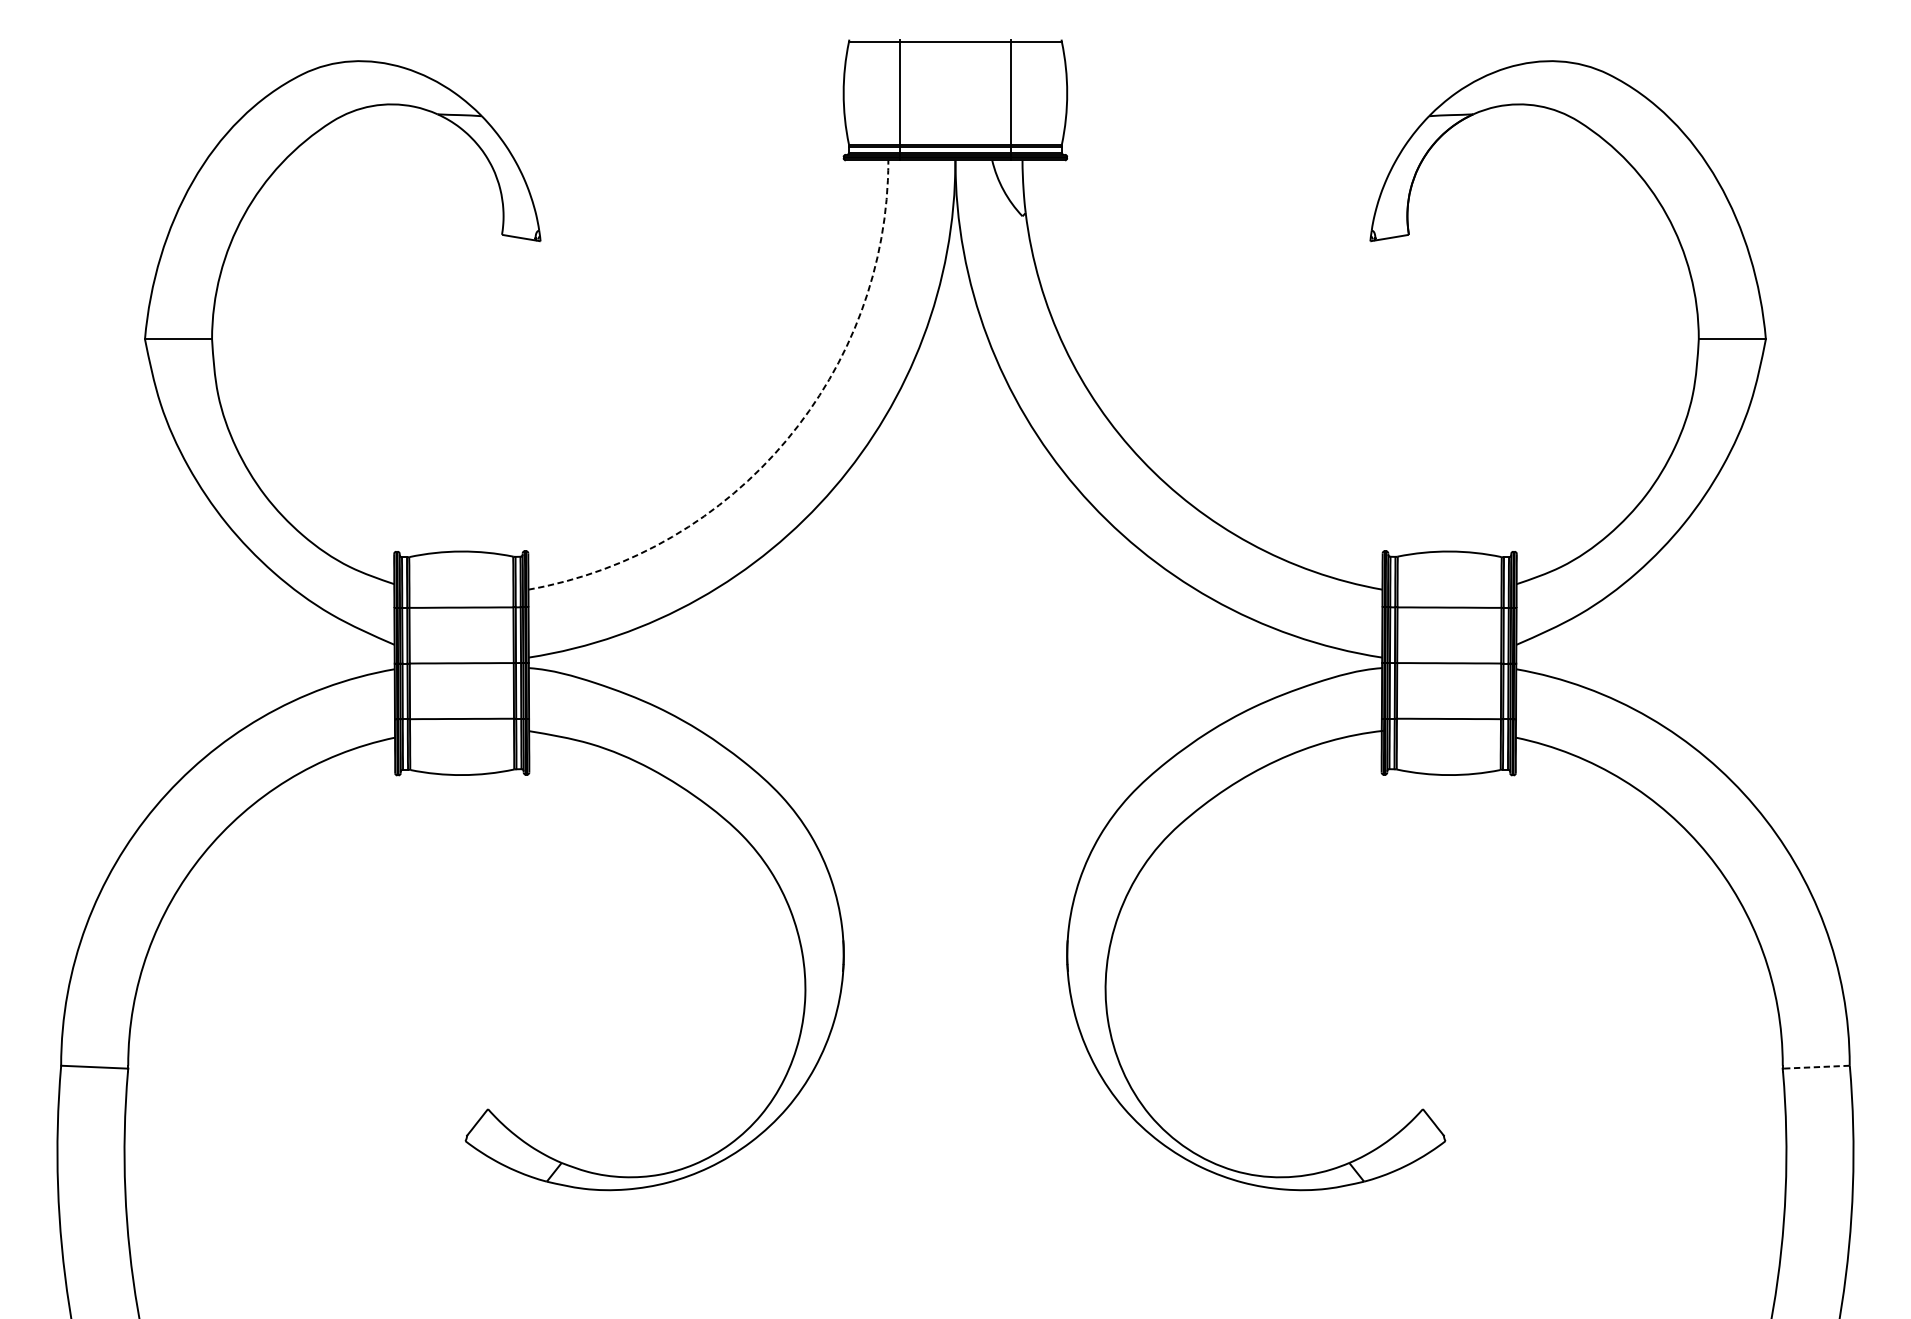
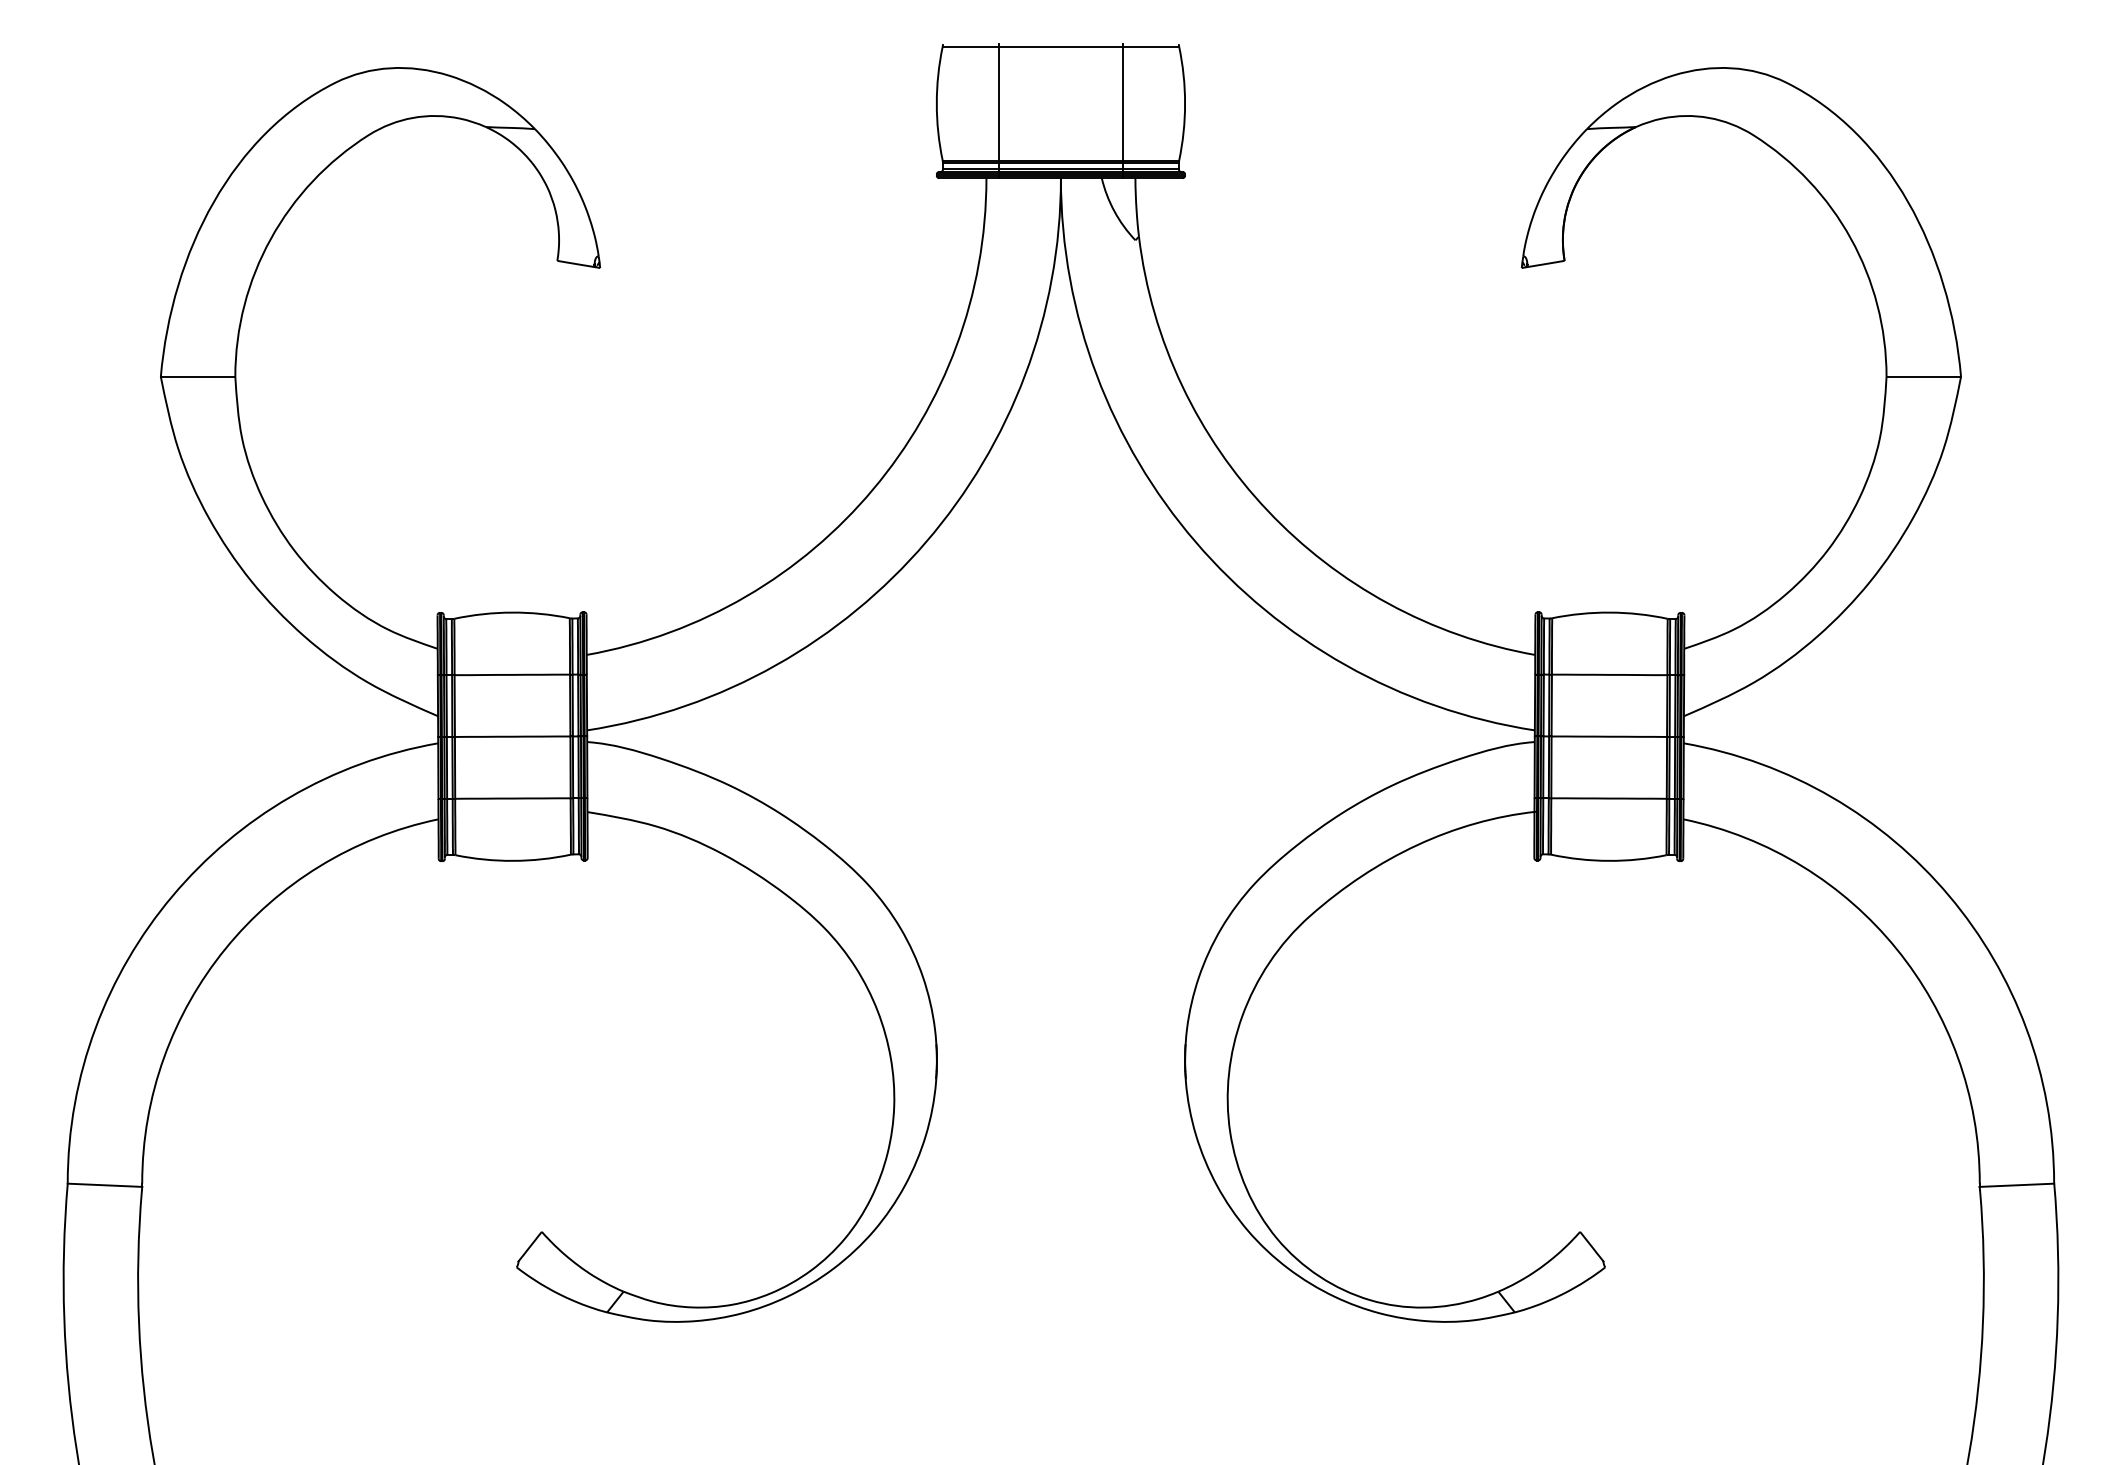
arc: (786, 440) -> (873, 489), dashed -> solid
line: (1815, 1067) -> (2016, 1185), dashed -> solid

